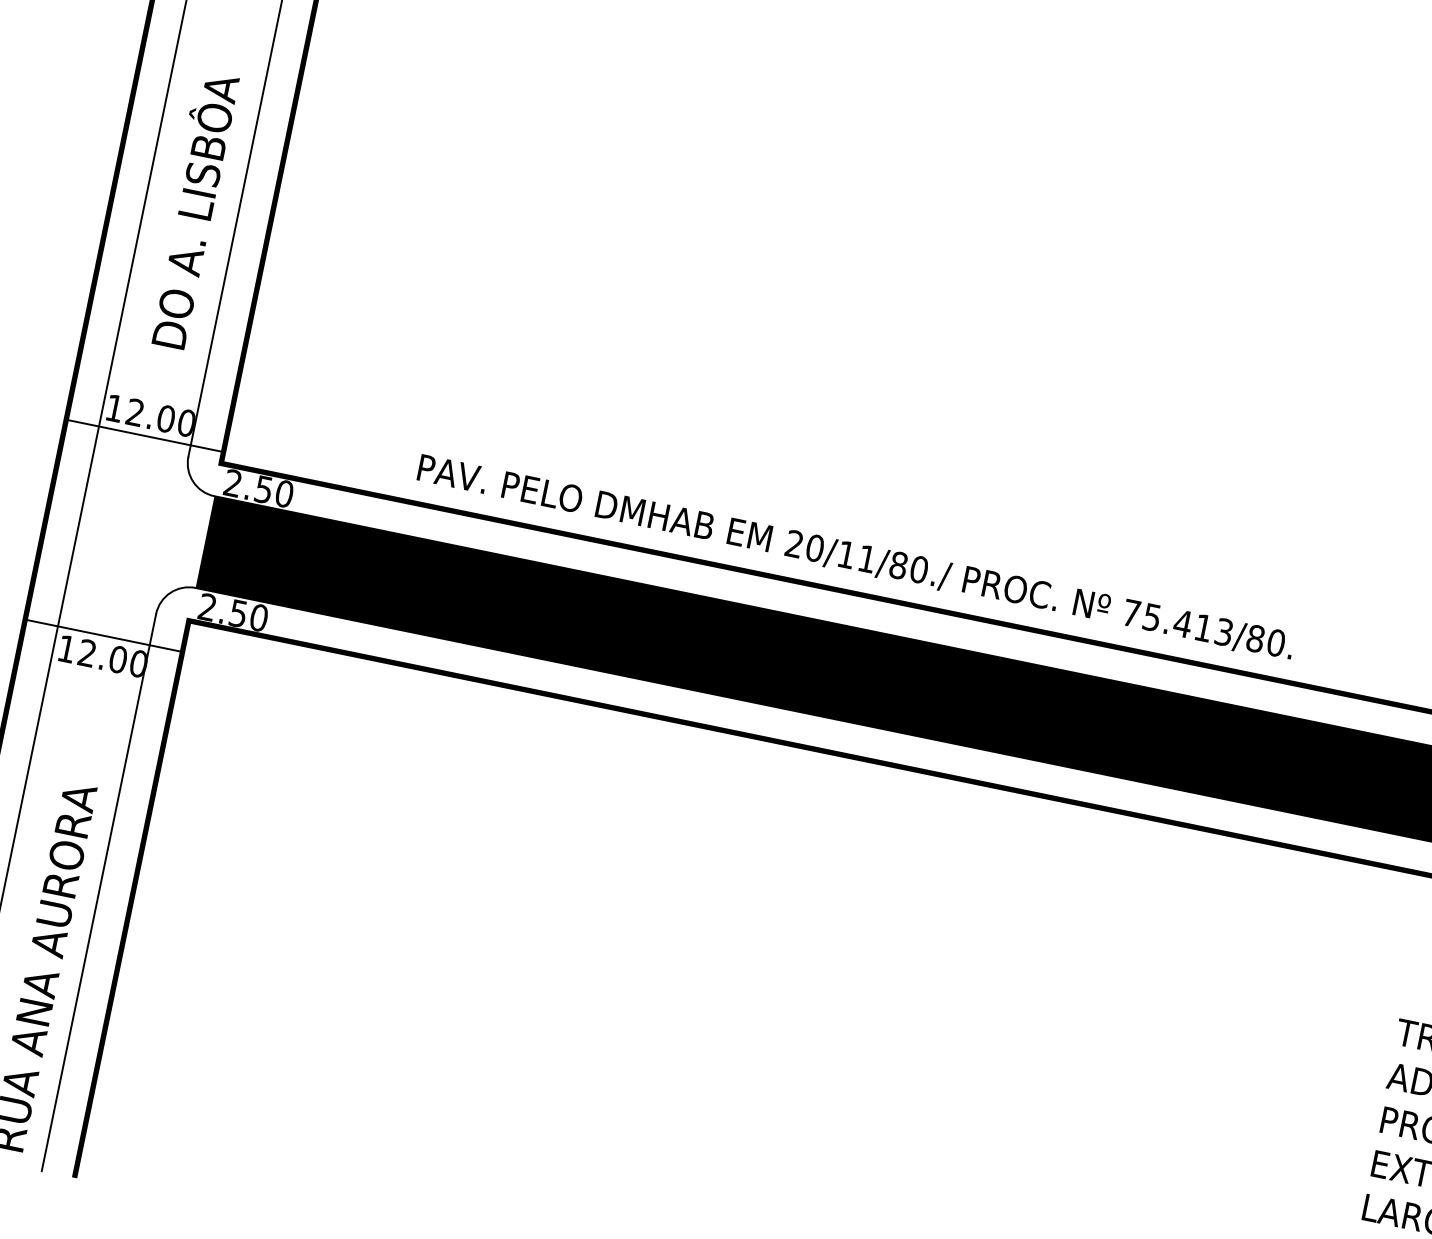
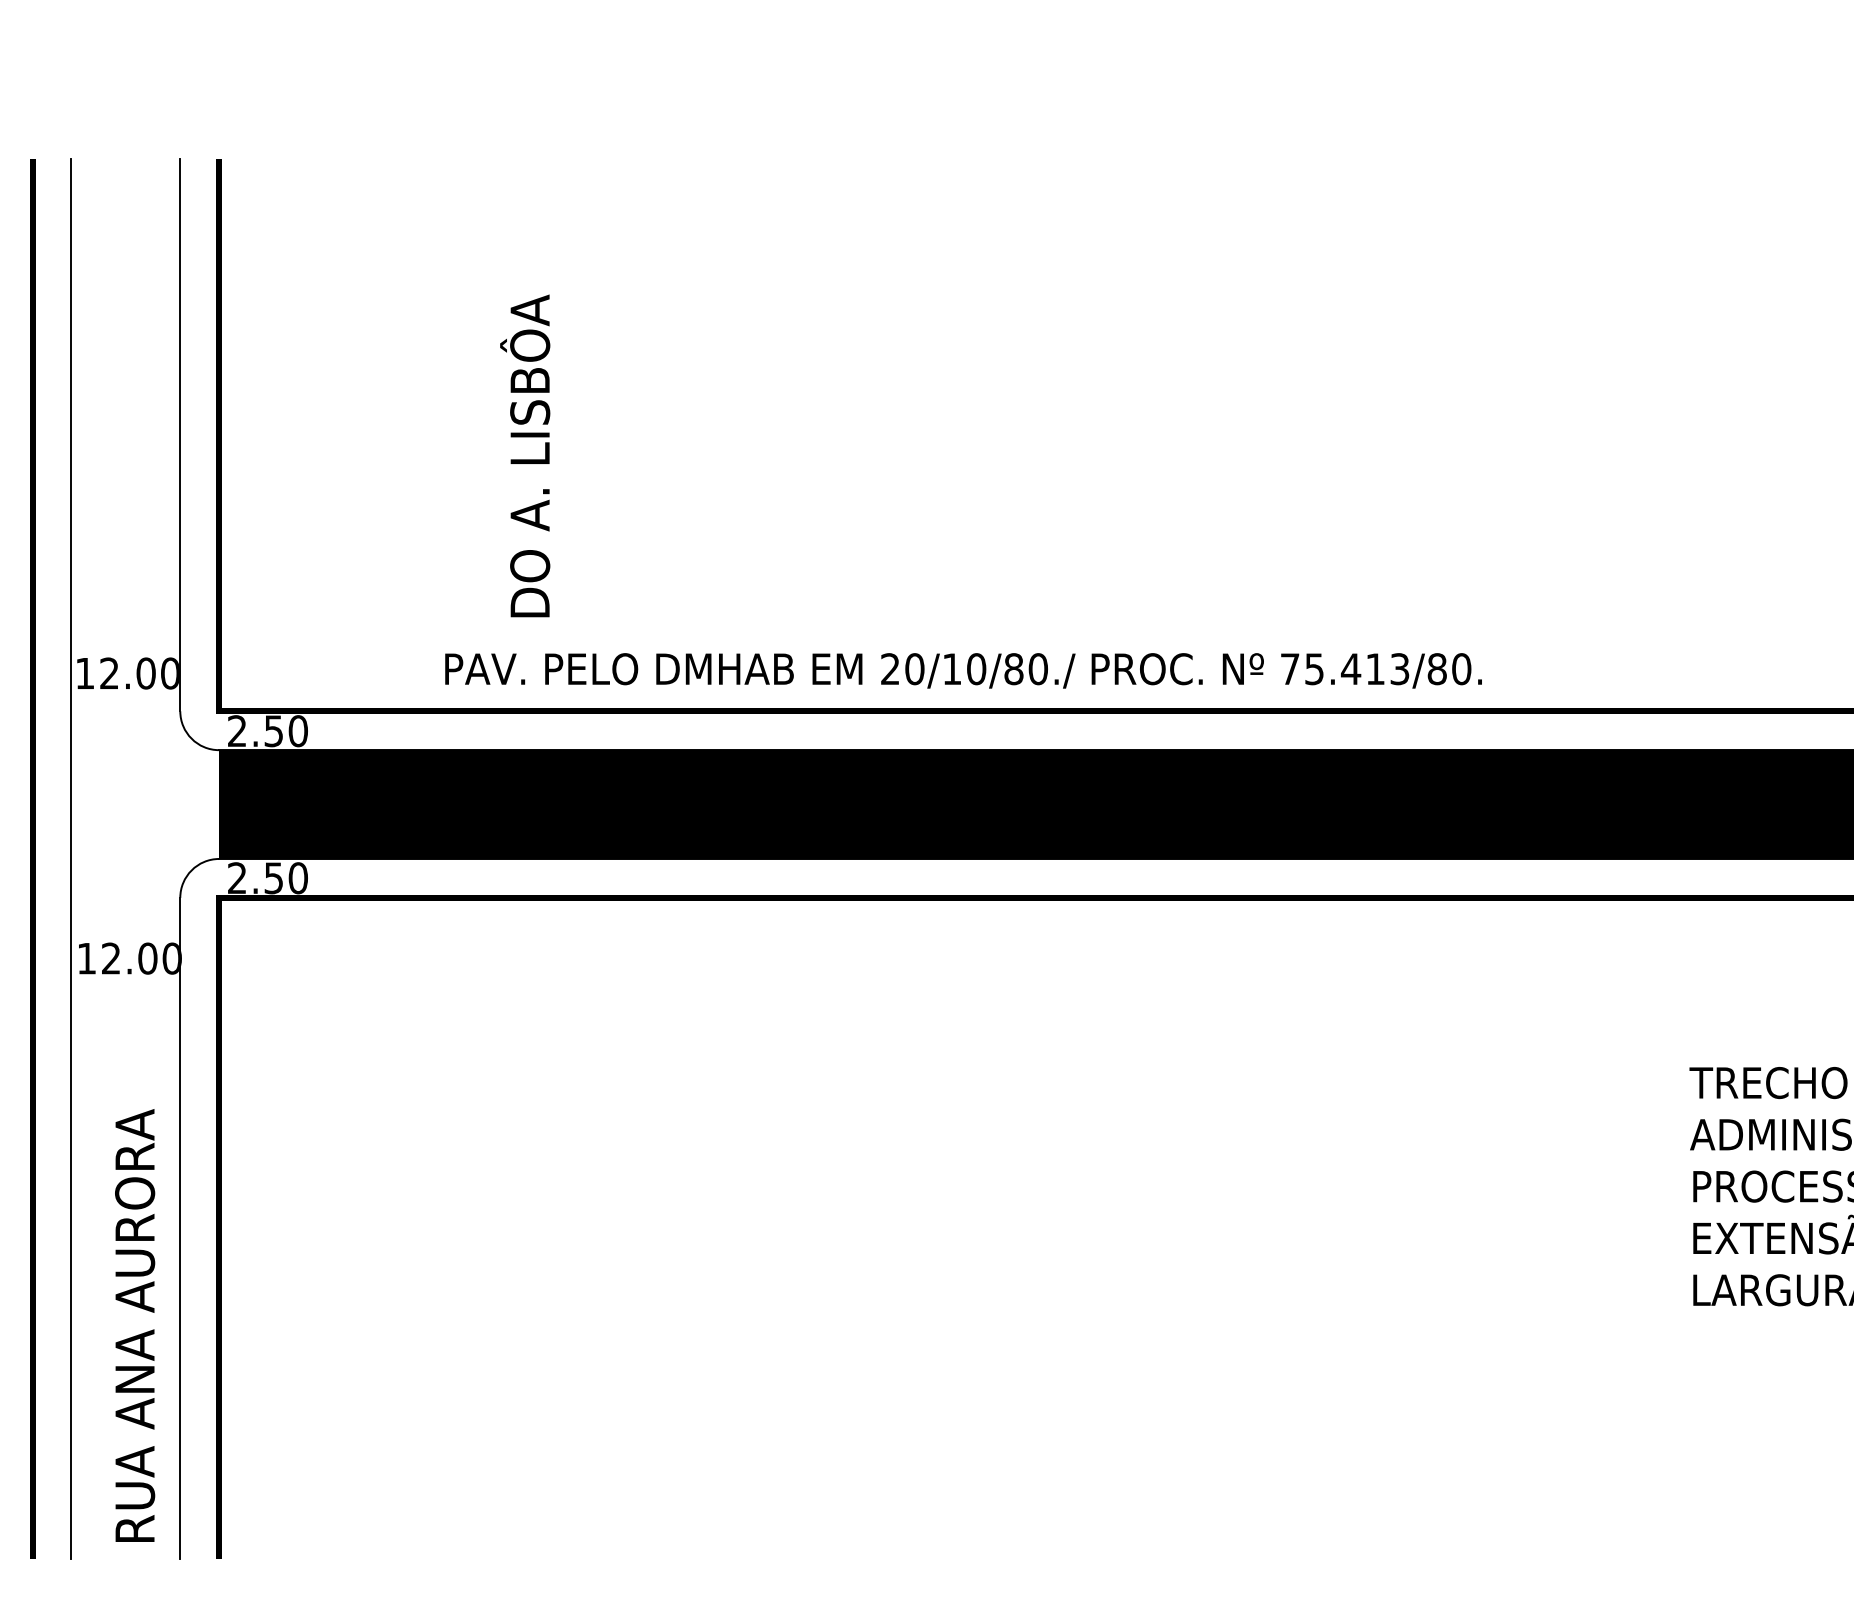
text: (191, 209) -> (525, 455), moved
line: (144, 435) -> (125, 697), removed
text: (867, 559) -> (976, 669), 20/11/80./ -> 20/10/80./
line: (103, 635) -> (125, 934), removed

